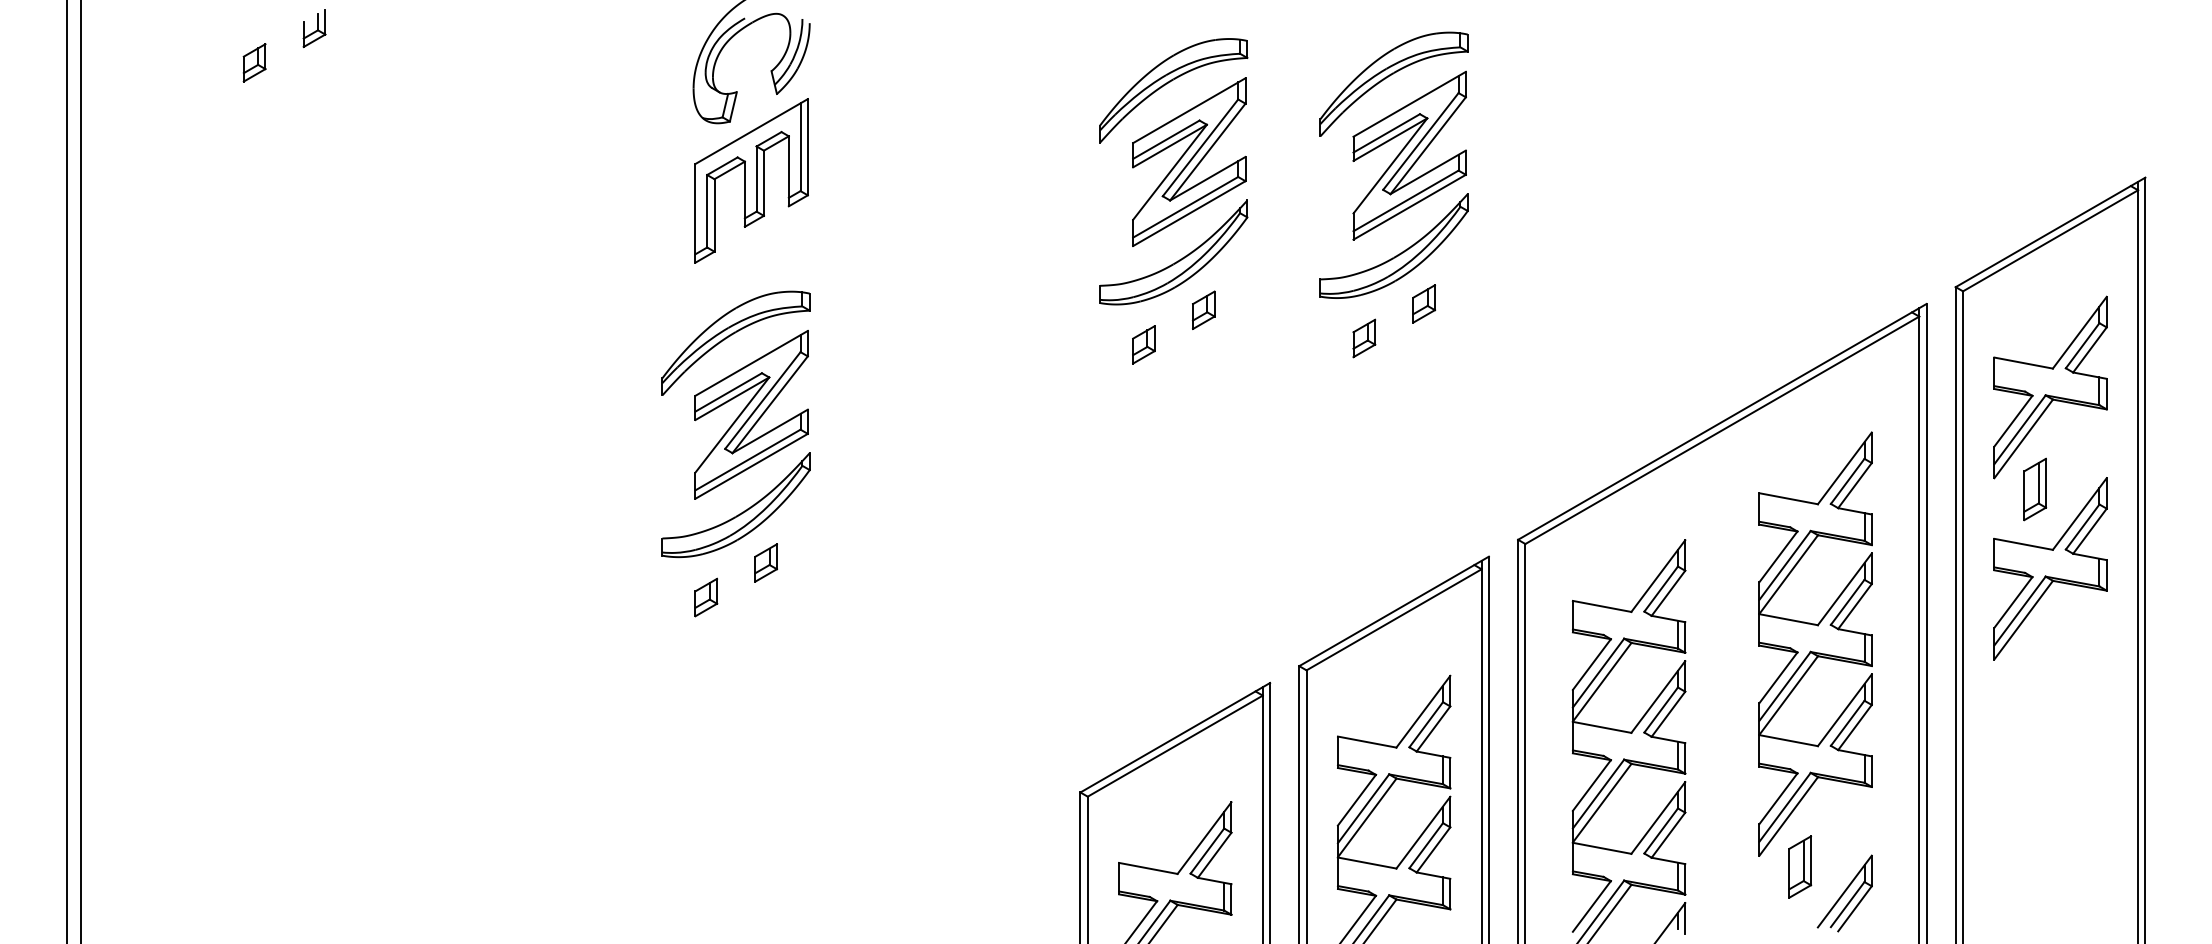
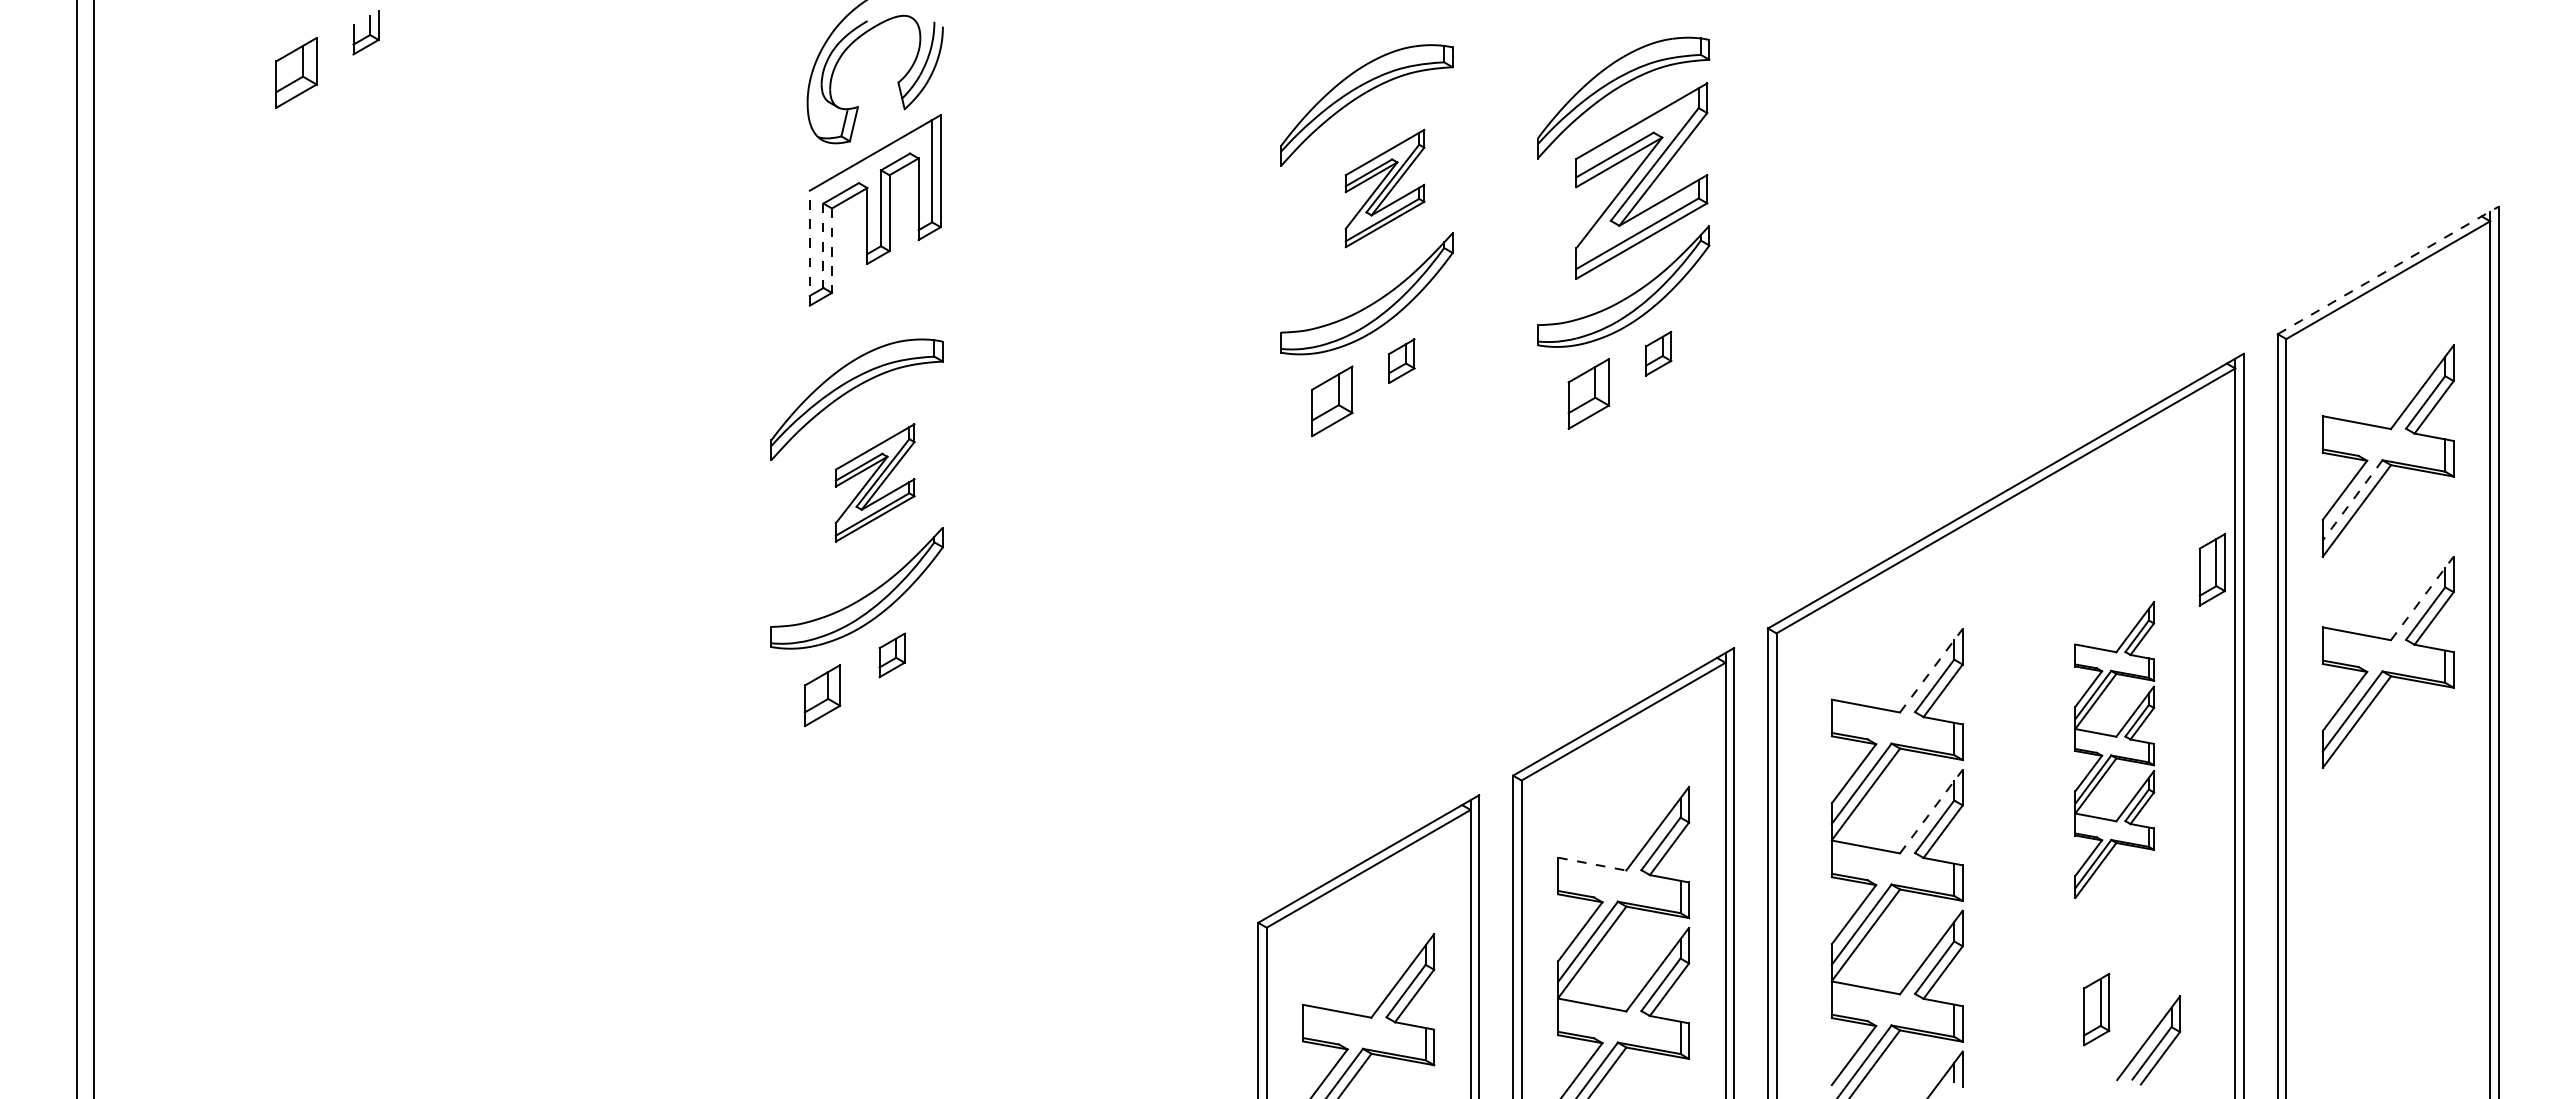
part: (253, 62) -> (295, 72), size x1.6
part: (1188, 162) -> (1384, 188), size x0.6
line: (707, 211) -> (823, 246), solid -> dashed
line: (695, 212) -> (809, 247), solid -> dashed
line: (714, 216) -> (831, 251), solid -> dashed
line: (2050, 232) -> (2388, 270), solid -> dashed
part: (1363, 338) -> (1588, 393), size x1.6
part: (1143, 344) -> (1331, 401), size x1.6
part: (751, 414) -> (874, 482), size x0.6
line: (2019, 429) -> (2352, 500), solid -> dashed
part: (2034, 489) -> (2211, 569), moved
line: (2079, 514) -> (2422, 598), solid -> dashed
line: (1658, 575) -> (1931, 670), solid -> dashed
part: (705, 597) -> (821, 695), size x1.4
part: (1815, 643) -> (2114, 749), size x0.6
line: (1658, 696) -> (1931, 811), solid -> dashed
line: (1367, 742) -> (1592, 864), solid -> dashed

